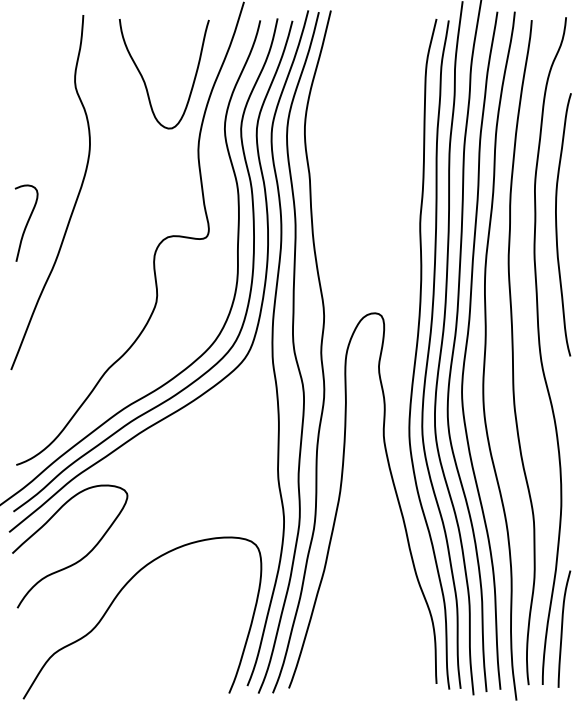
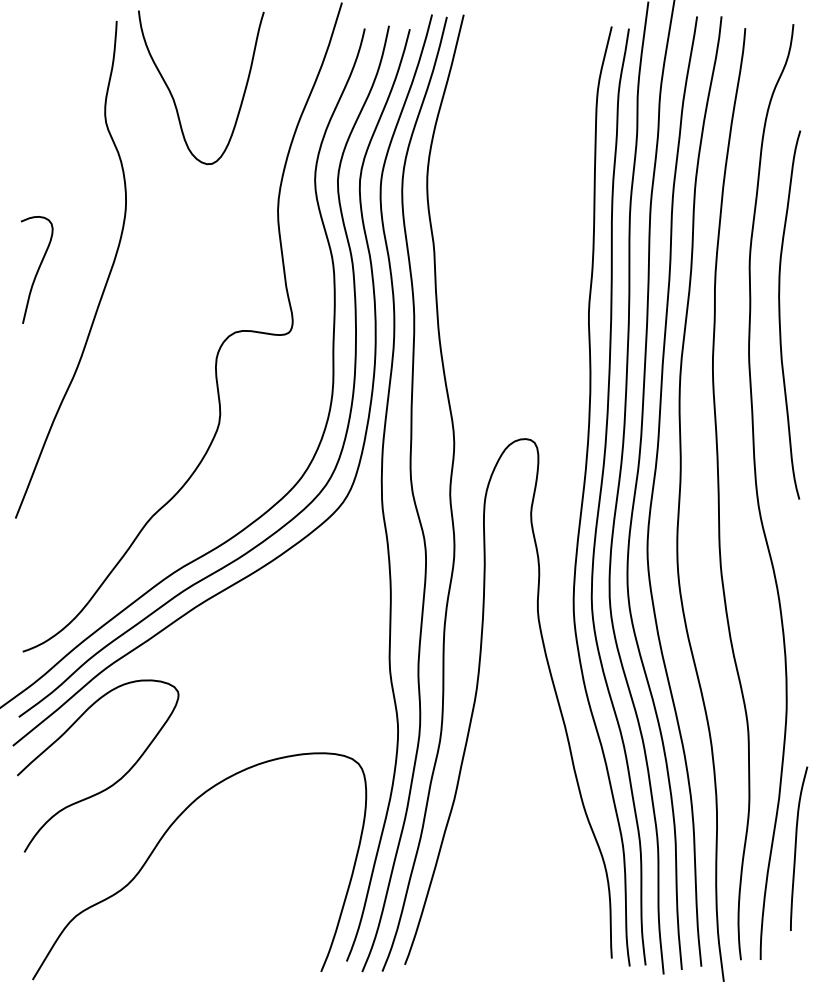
curve: (144, 80) -> (173, 96), moved
curve: (26, 222) -> (37, 269), moved
curve: (562, 628) -> (796, 848), moved

